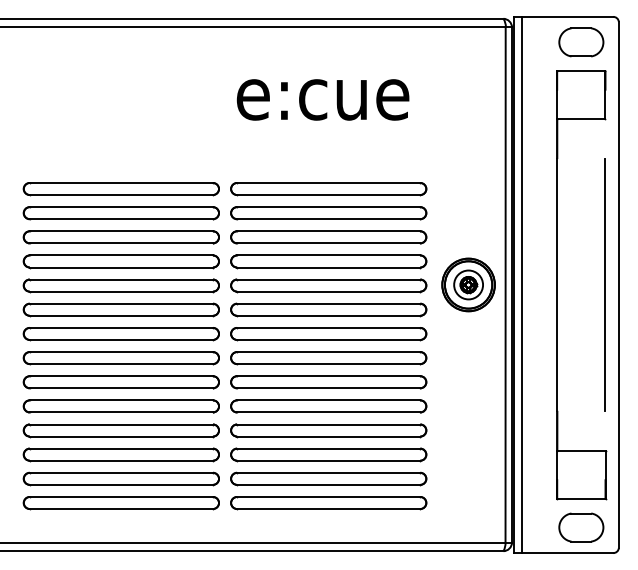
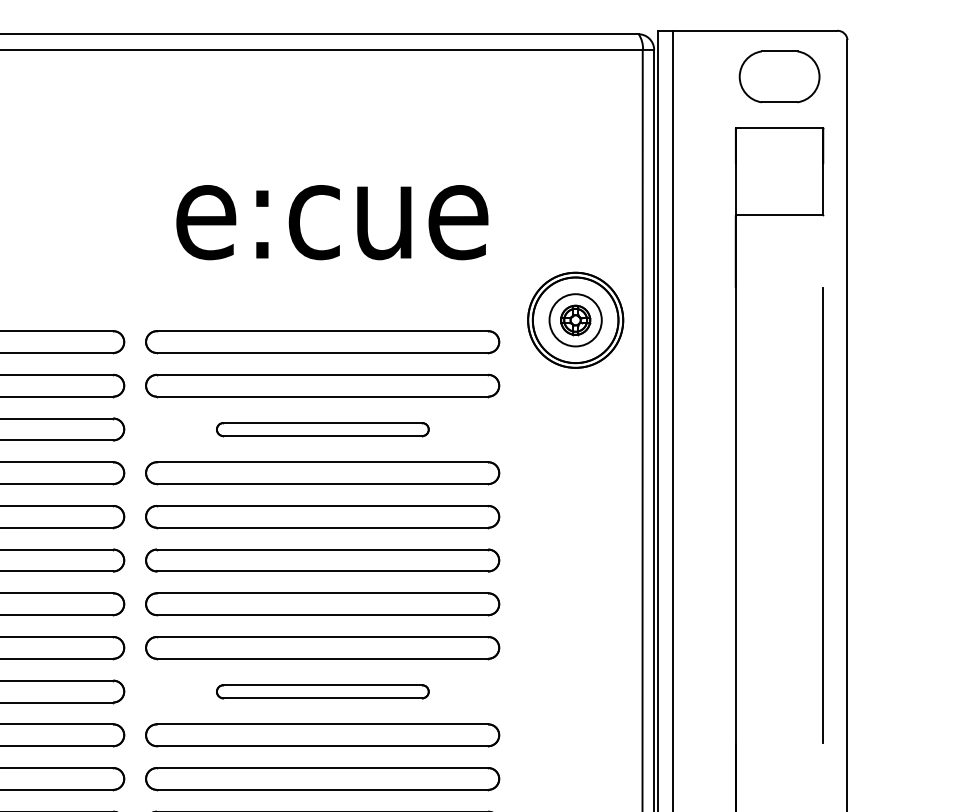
text: (322, 99) -> (331, 221), moved
part: (328, 237) -> (322, 429), size x0.6
part: (468, 284) -> (575, 319), moved
part: (328, 382) -> (322, 692), size x0.6

